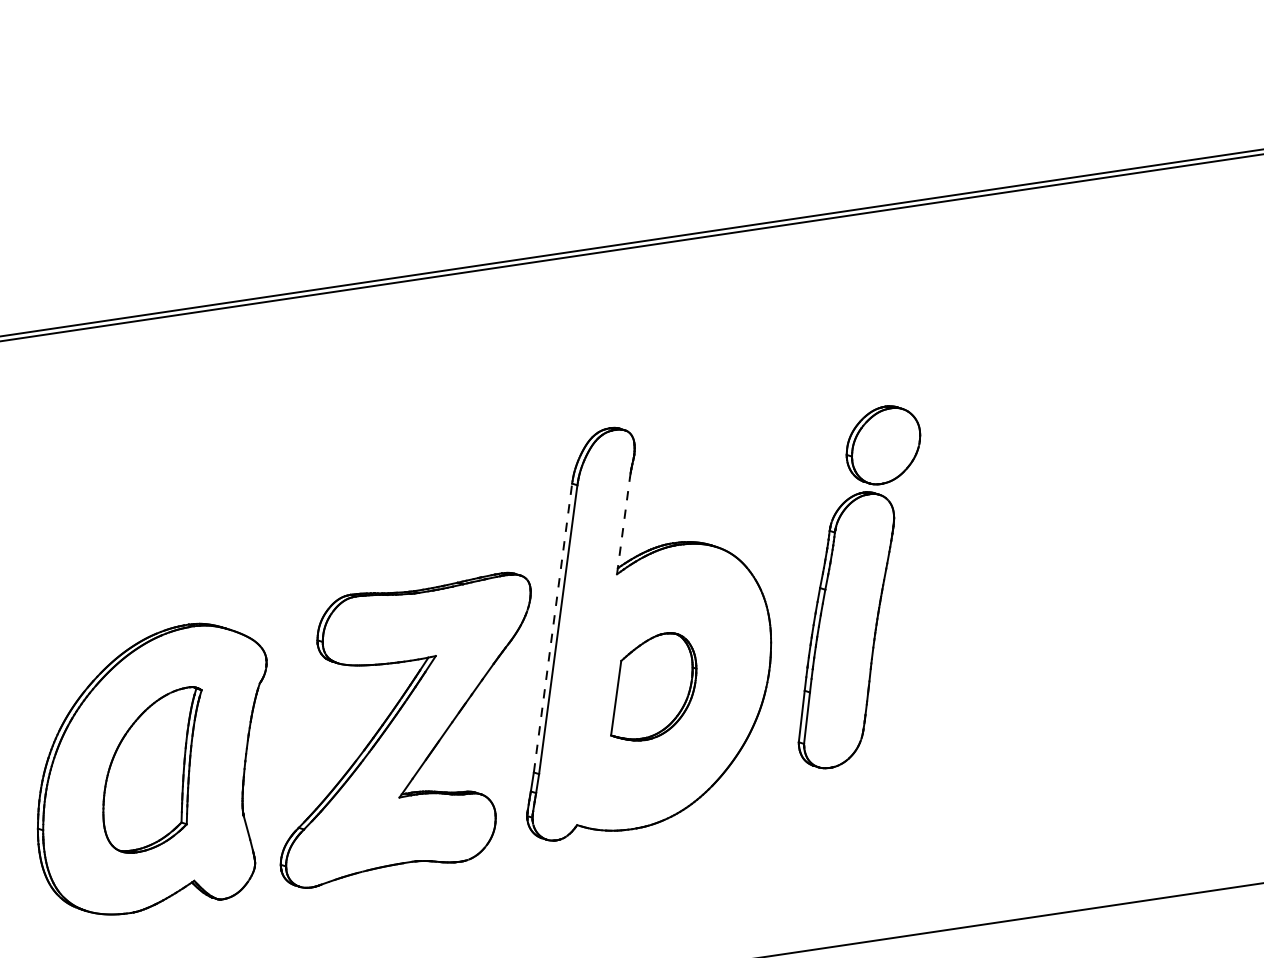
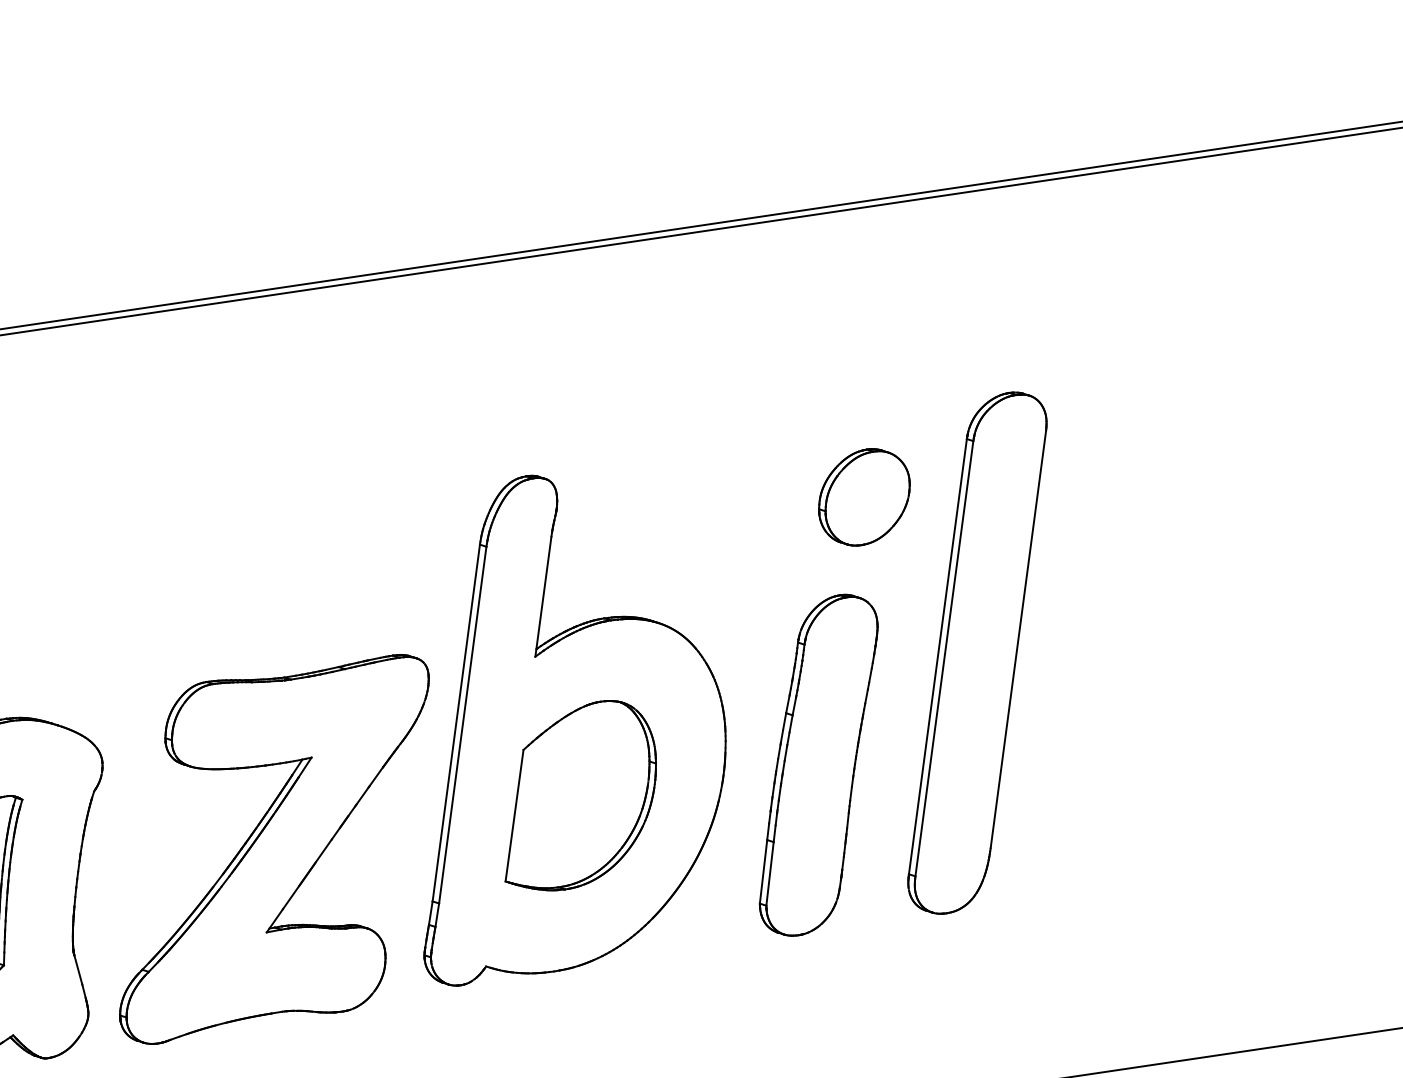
line: (623, 525) -> (543, 596), dashed -> solid
part: (974, 571) -> (976, 653), added
line: (553, 628) -> (456, 723), dashed -> solid
part: (846, 630) -> (818, 765), moved
part: (653, 686) -> (580, 795), size x1.43

